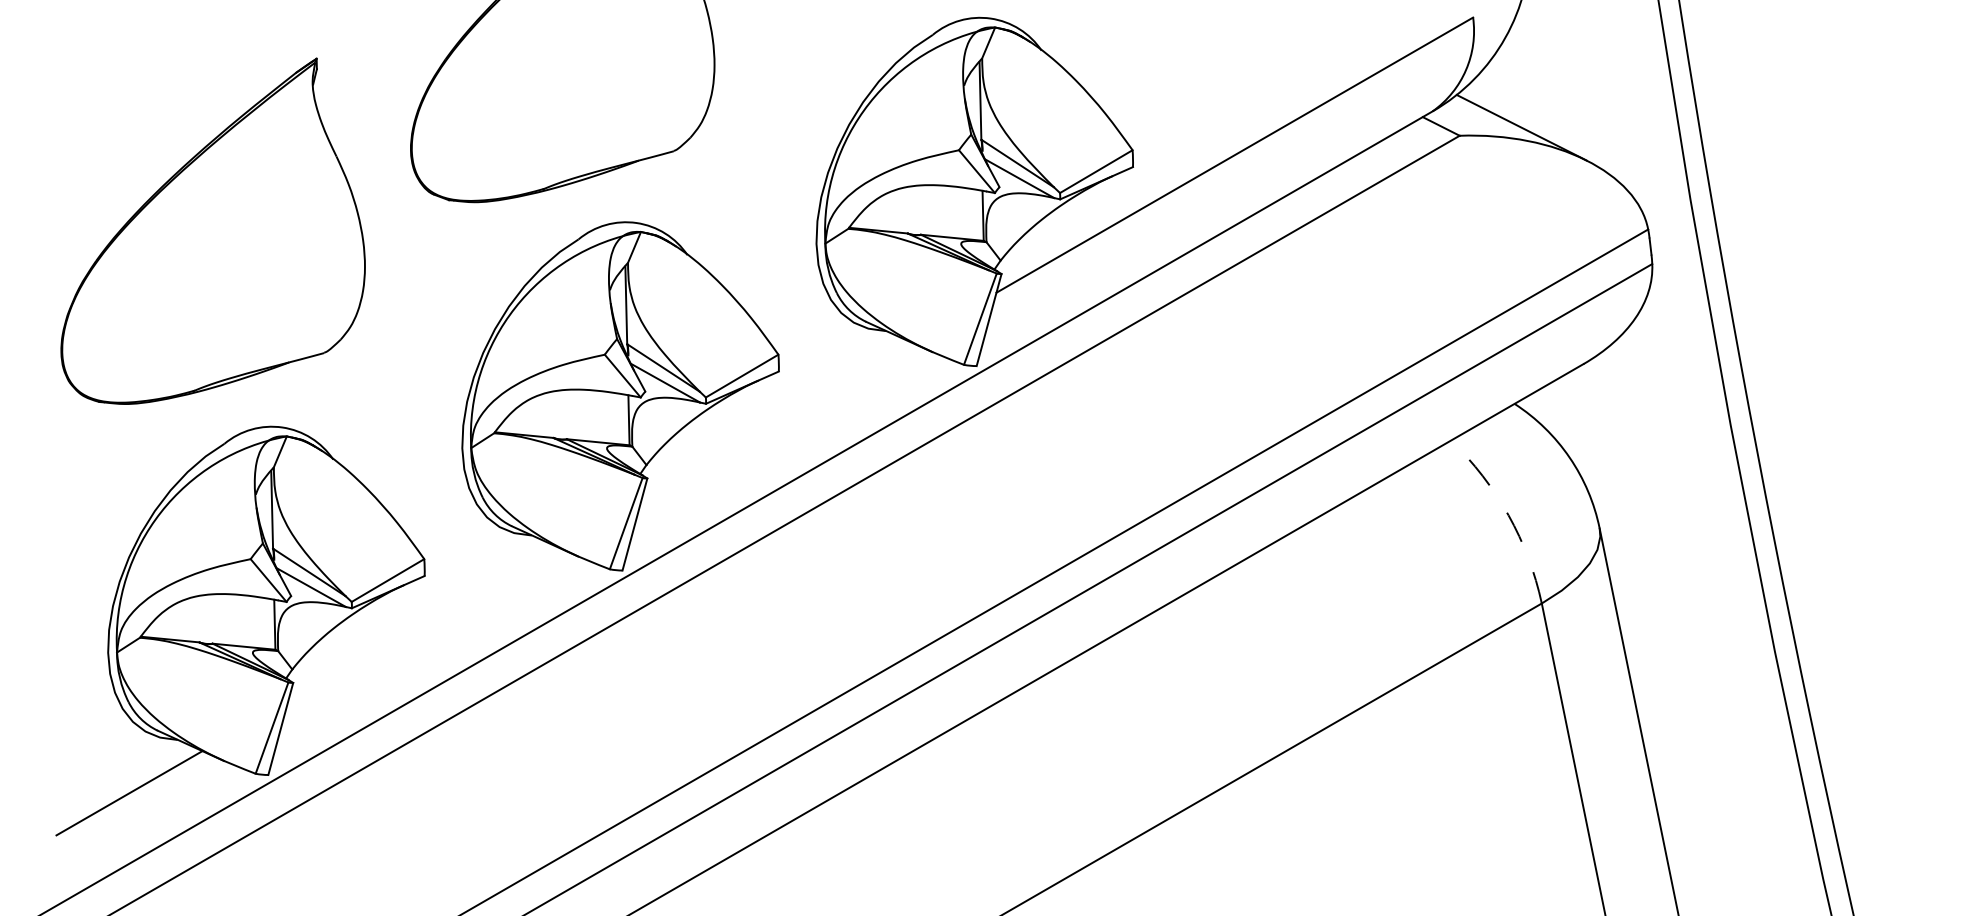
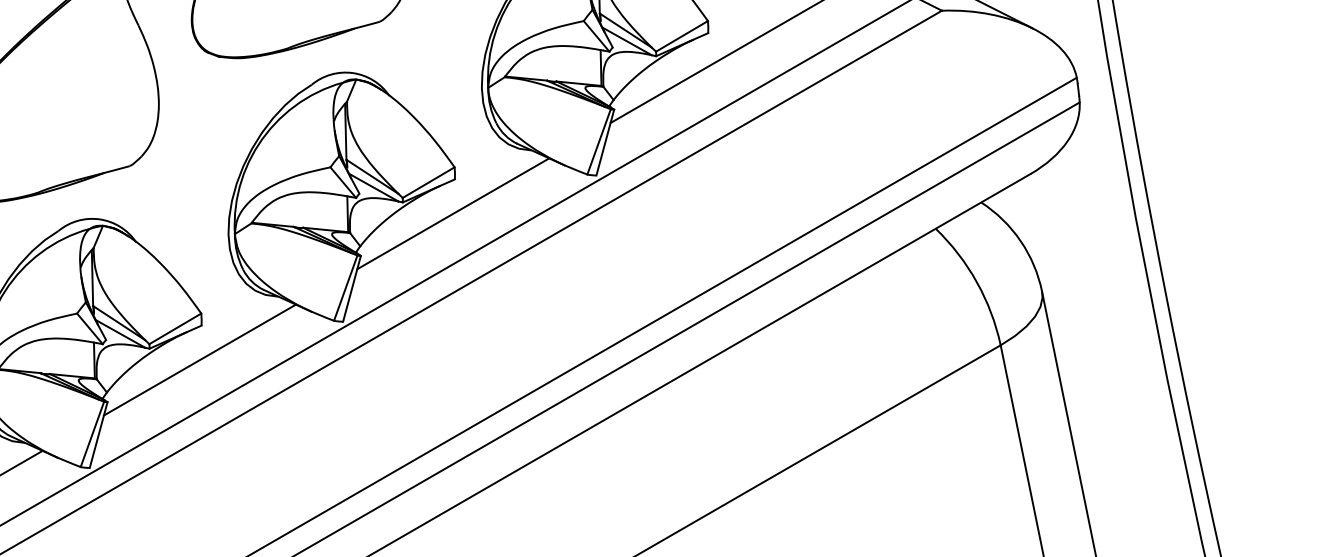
line: (776, 419) -> (453, 213), added
arc: (1508, 515) -> (976, 282), dashed -> solid
line: (422, 623) -> (200, 359), added

